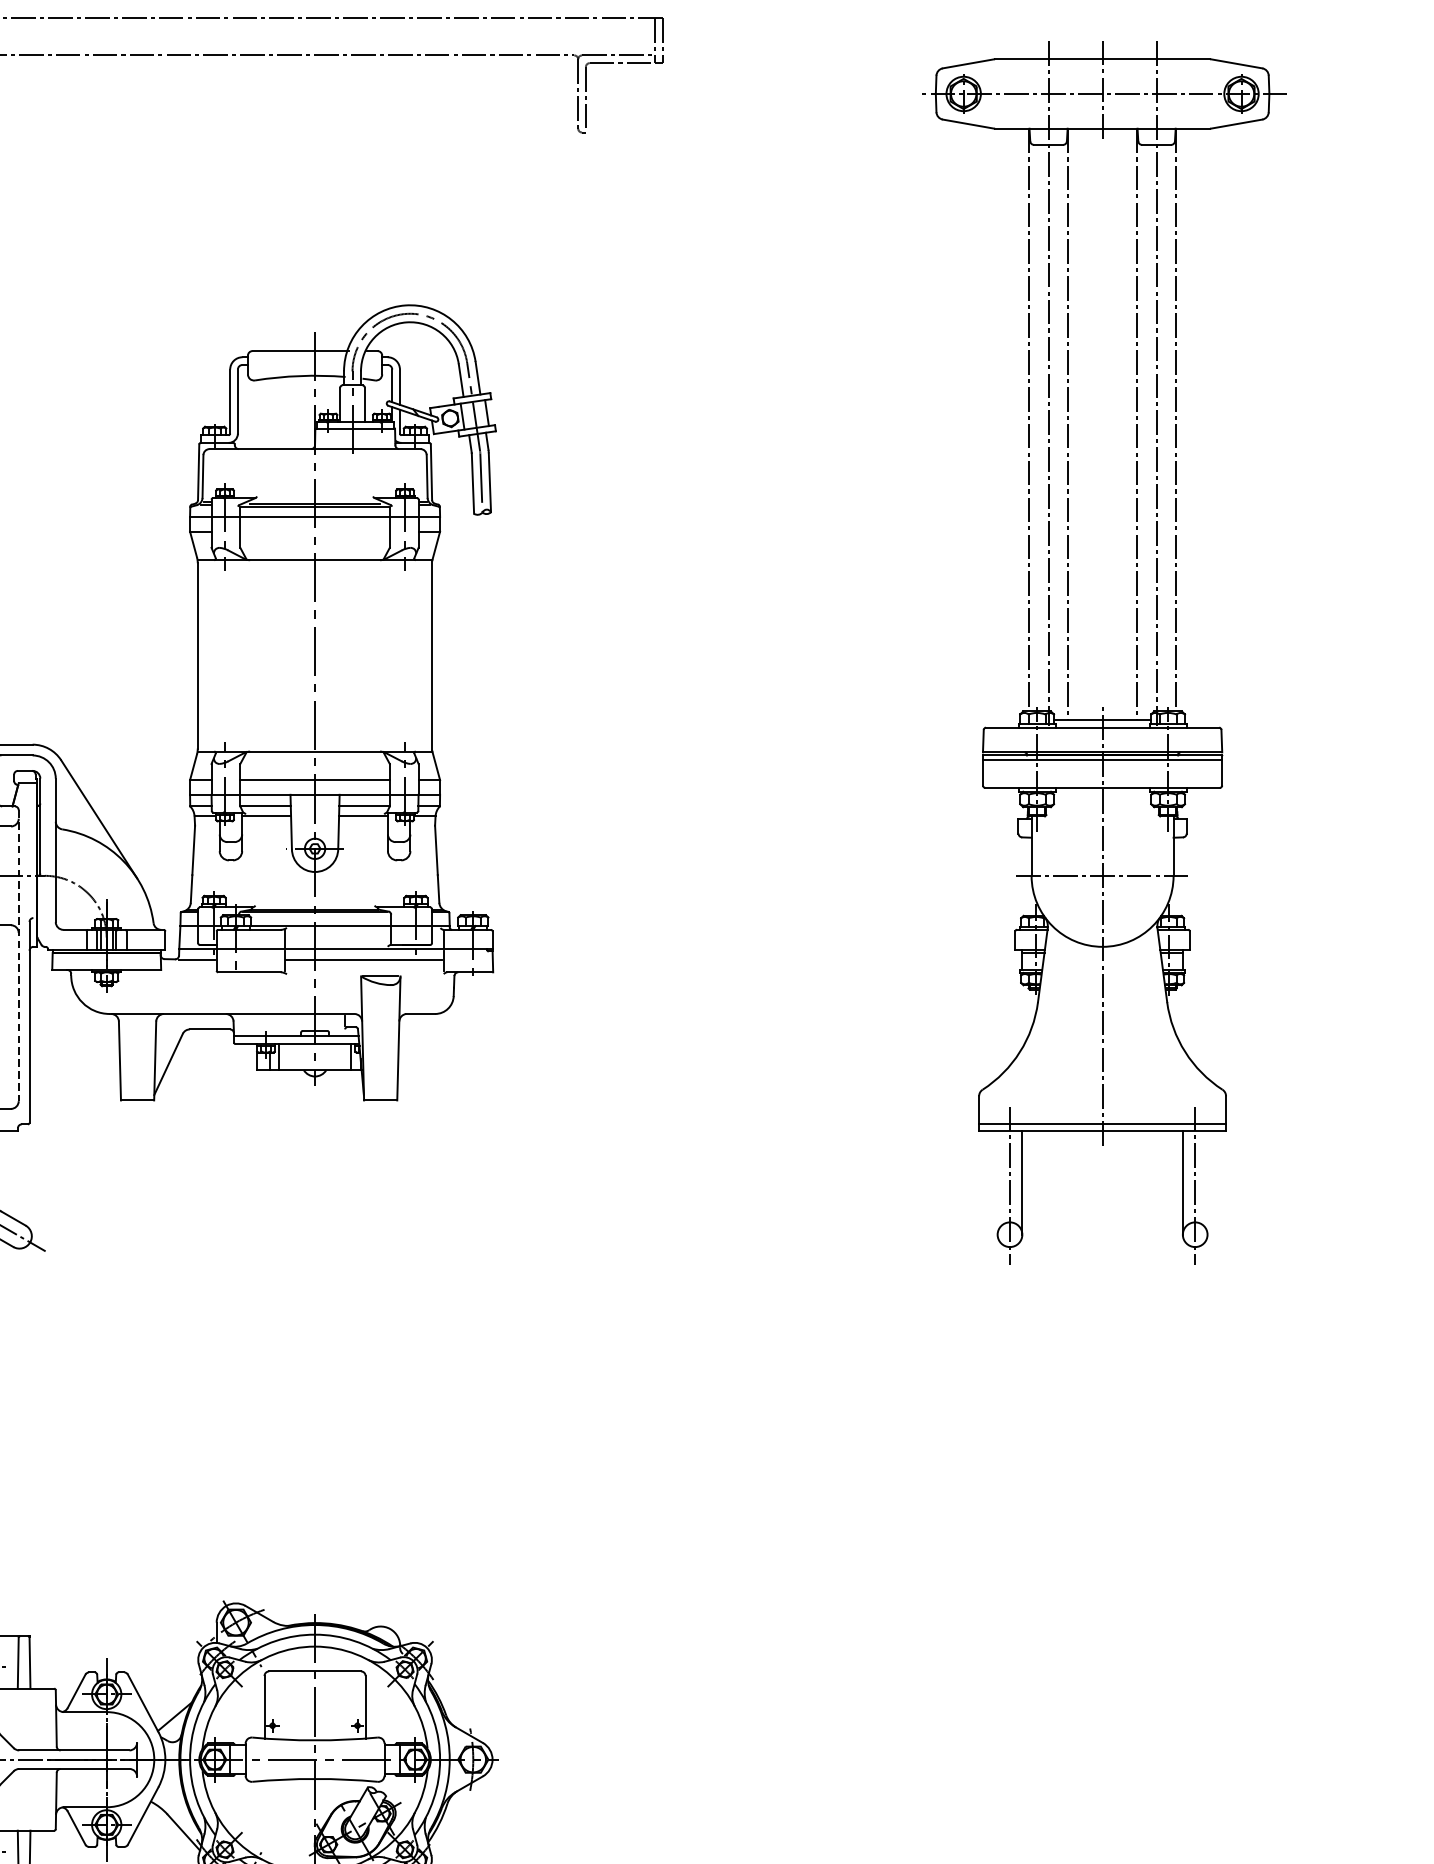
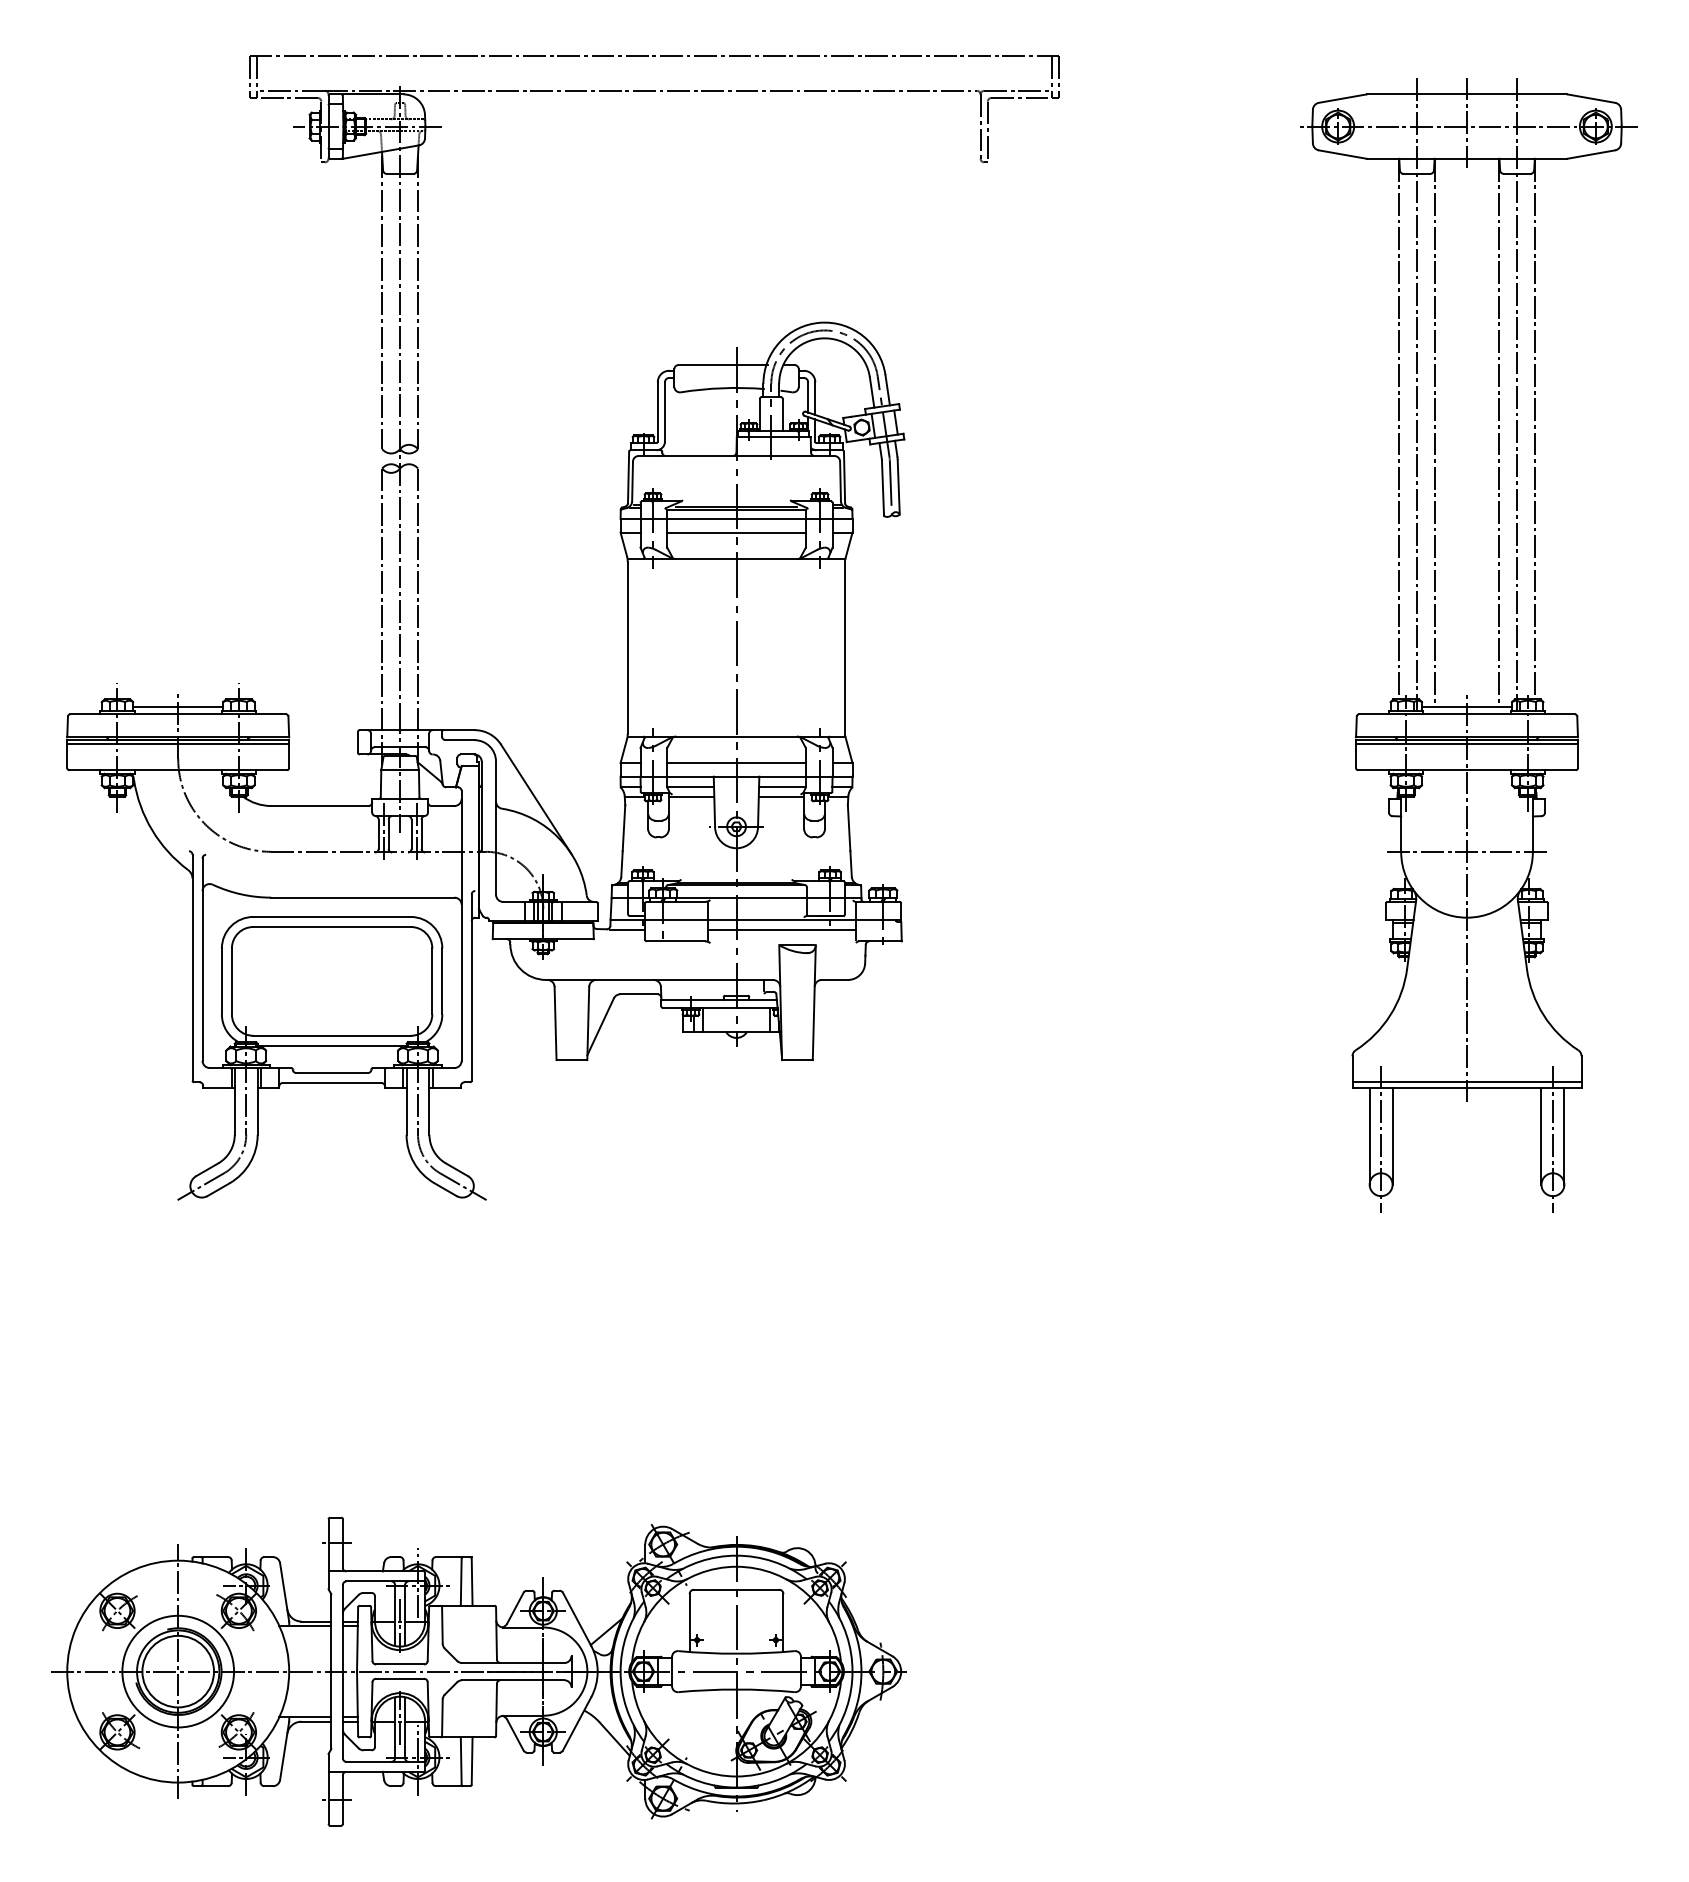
line: (315, 531) -> (736, 532), added
line: (18, 955) -> (461, 925), dashed -> solid
line: (997, 1182) -> (1369, 1136), added
line: (1207, 1182) -> (1564, 1136), added

